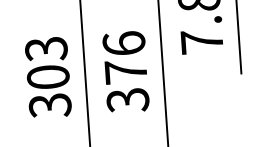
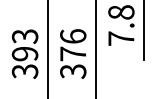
text: (48, 76) -> (25, 53), 303 -> 393

